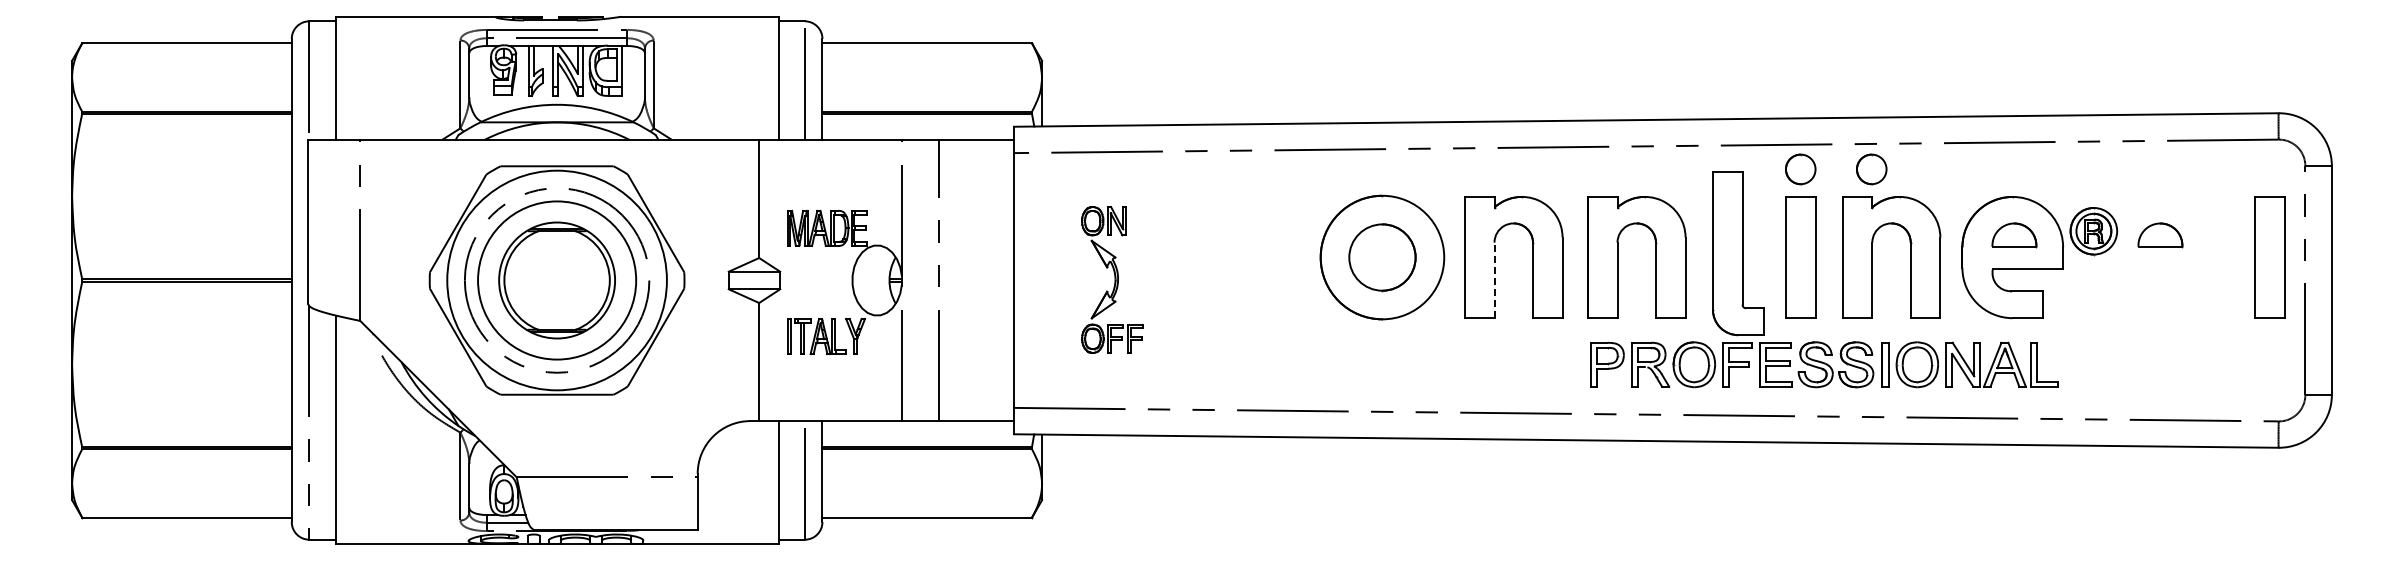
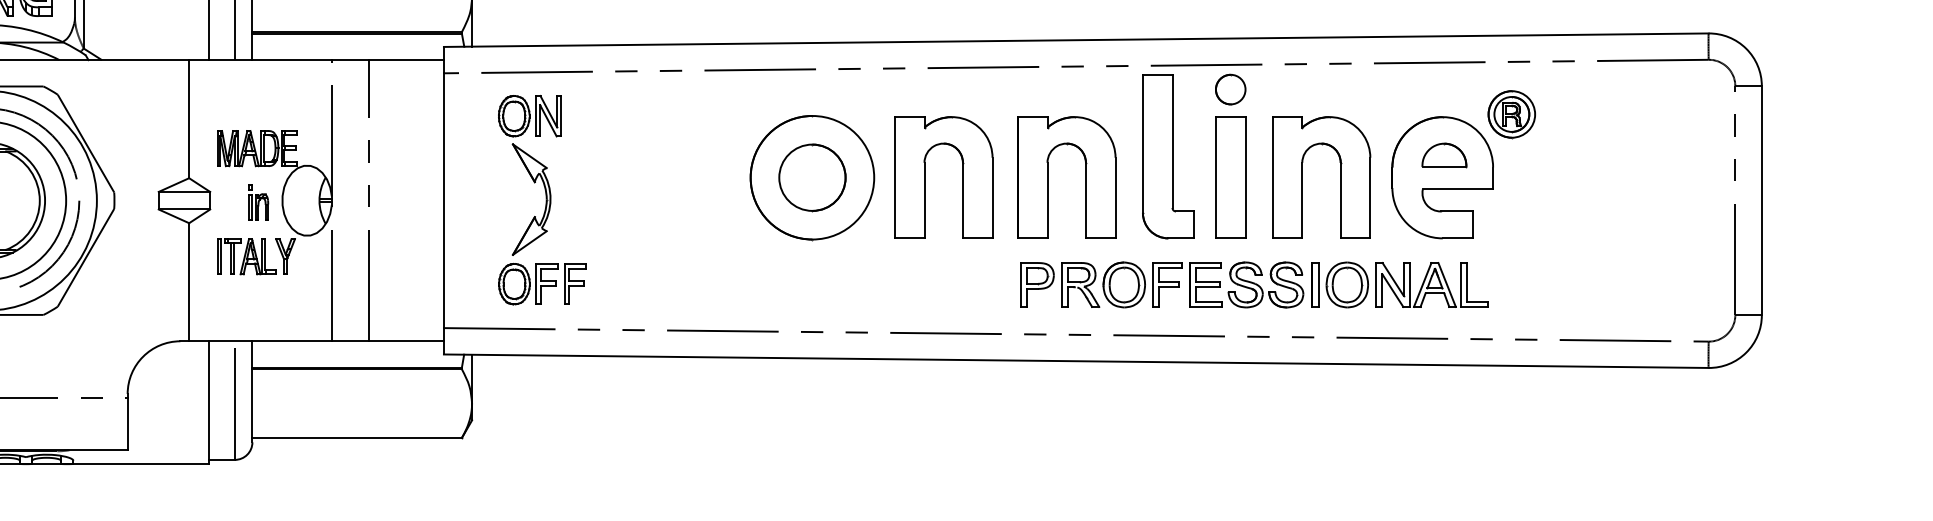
part: (1871, 169) -> (1301, 89), removed
part: (2093, 231) -> (1511, 114), moved
part: (2160, 235) -> (1590, 155), removed
part: (1738, 253) -> (1168, 156), moved
part: (2269, 257) -> (1699, 177), removed
part: (1112, 279) -> (542, 199), size x1.43
line: (1494, 280) -> (924, 200), dashed -> solid
part: (828, 282) -> (258, 202), added

